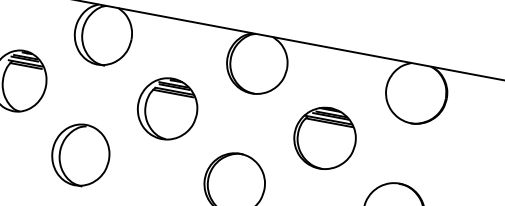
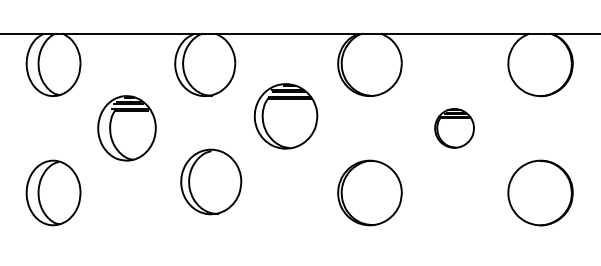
part: (167, 108) -> (285, 116), moved
part: (324, 138) -> (454, 128), size x0.6
part: (81, 154) -> (211, 181), moved

